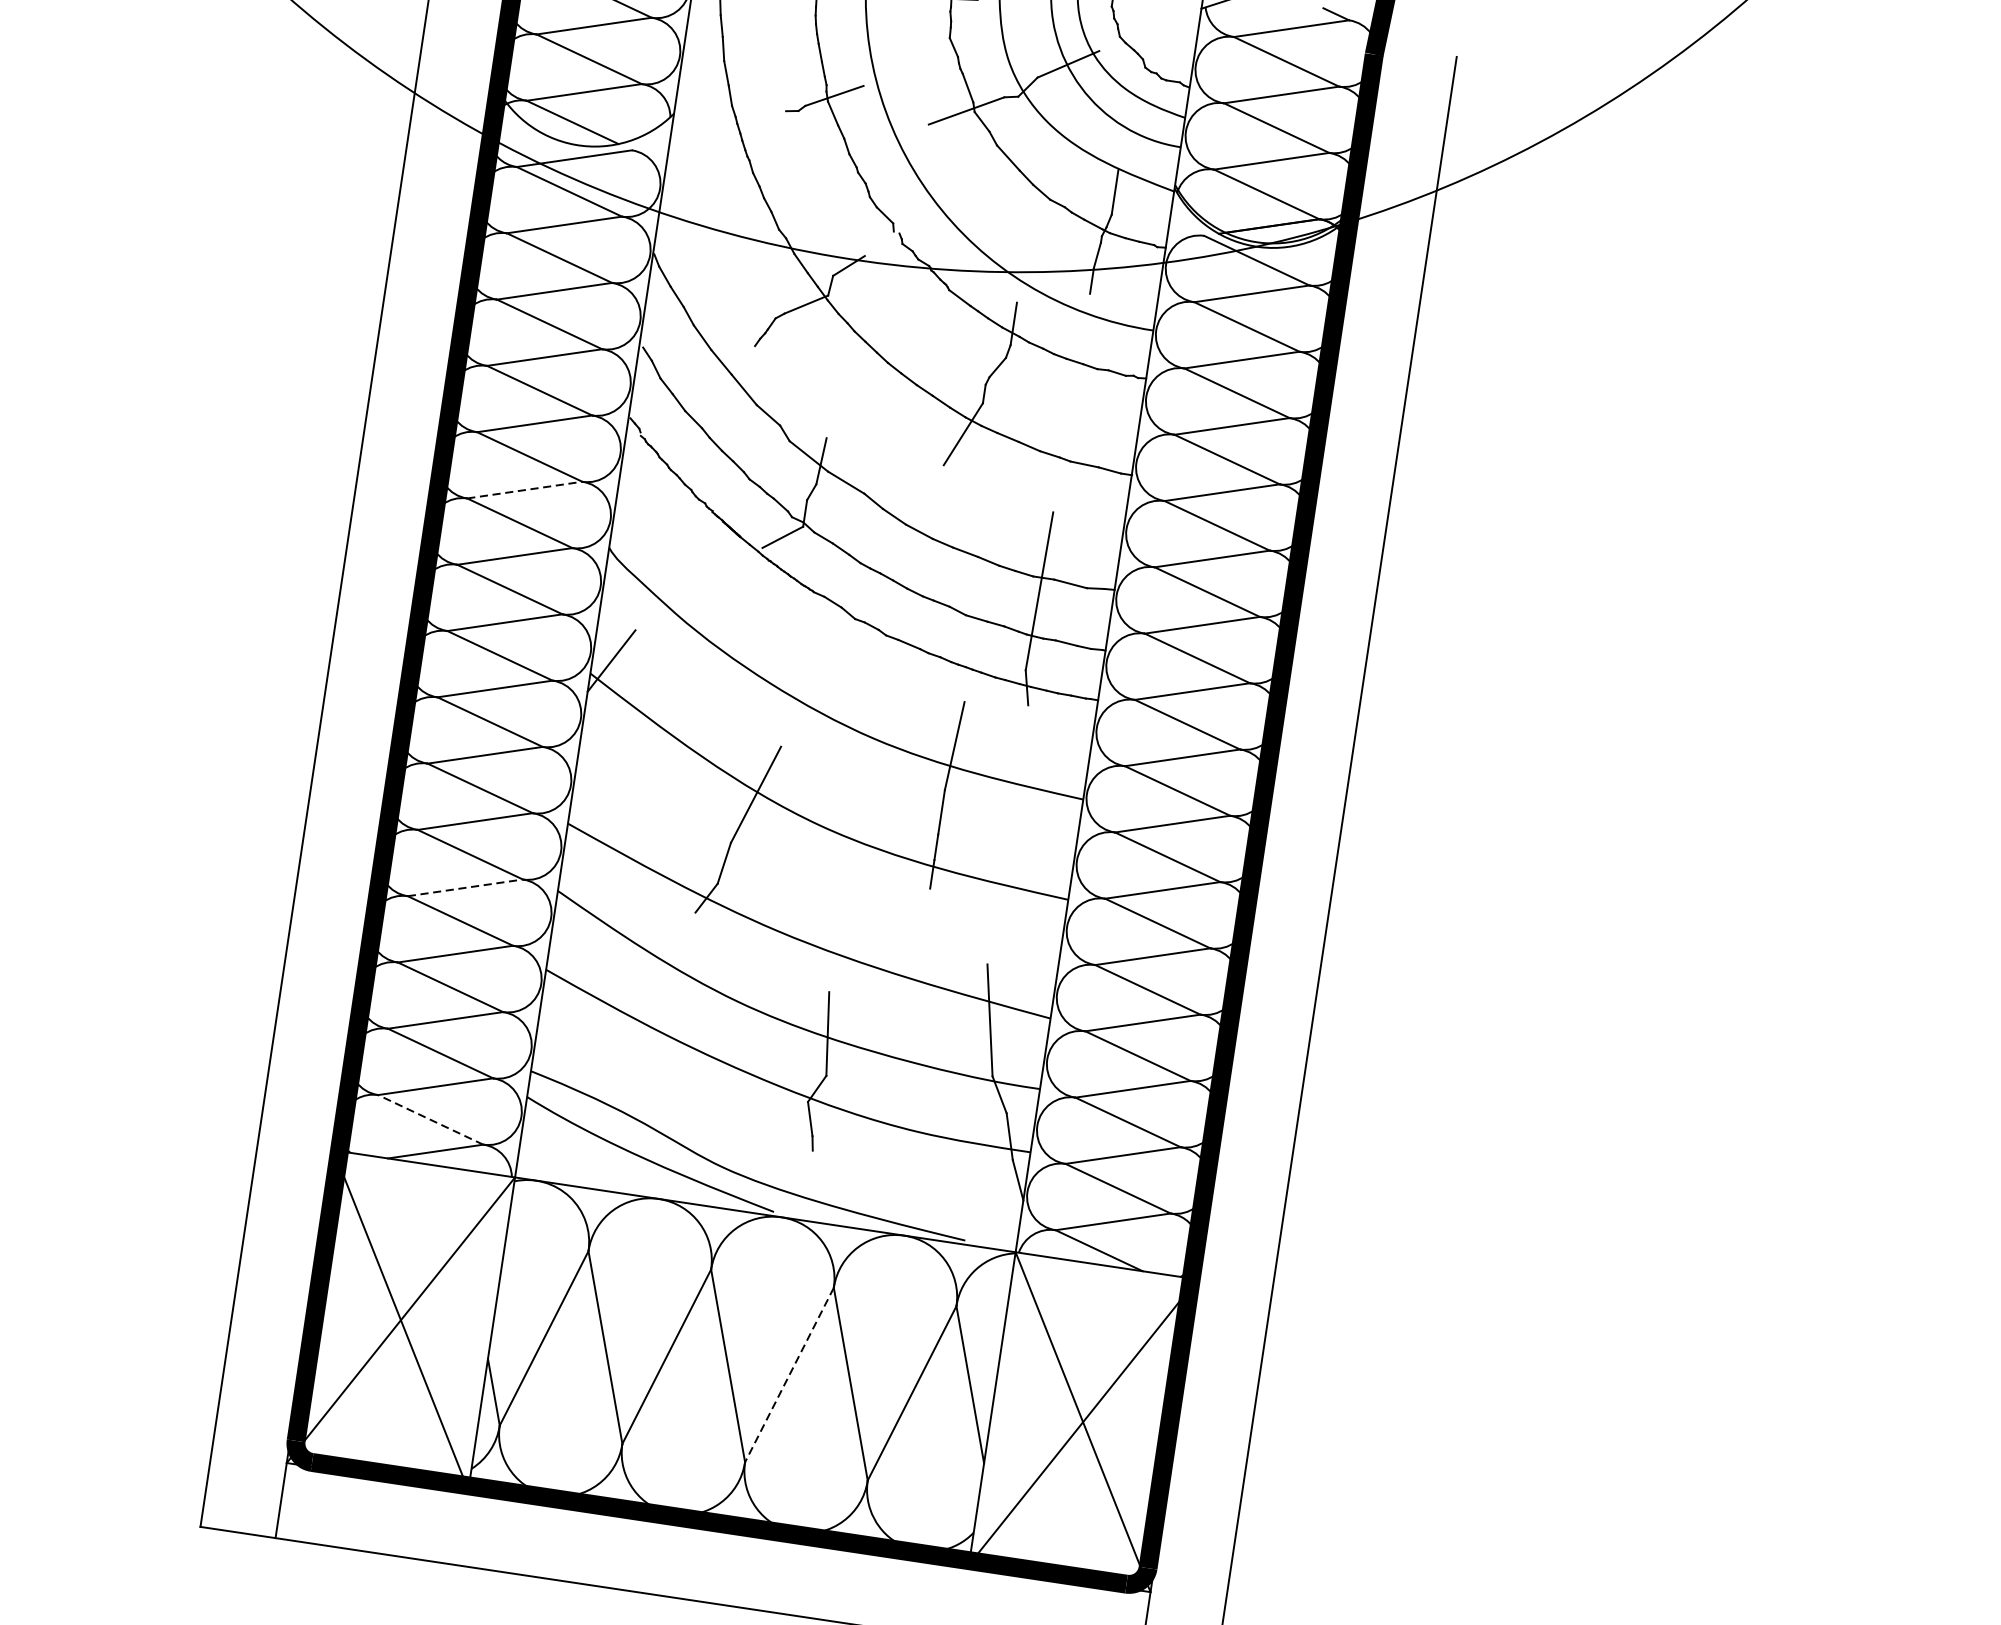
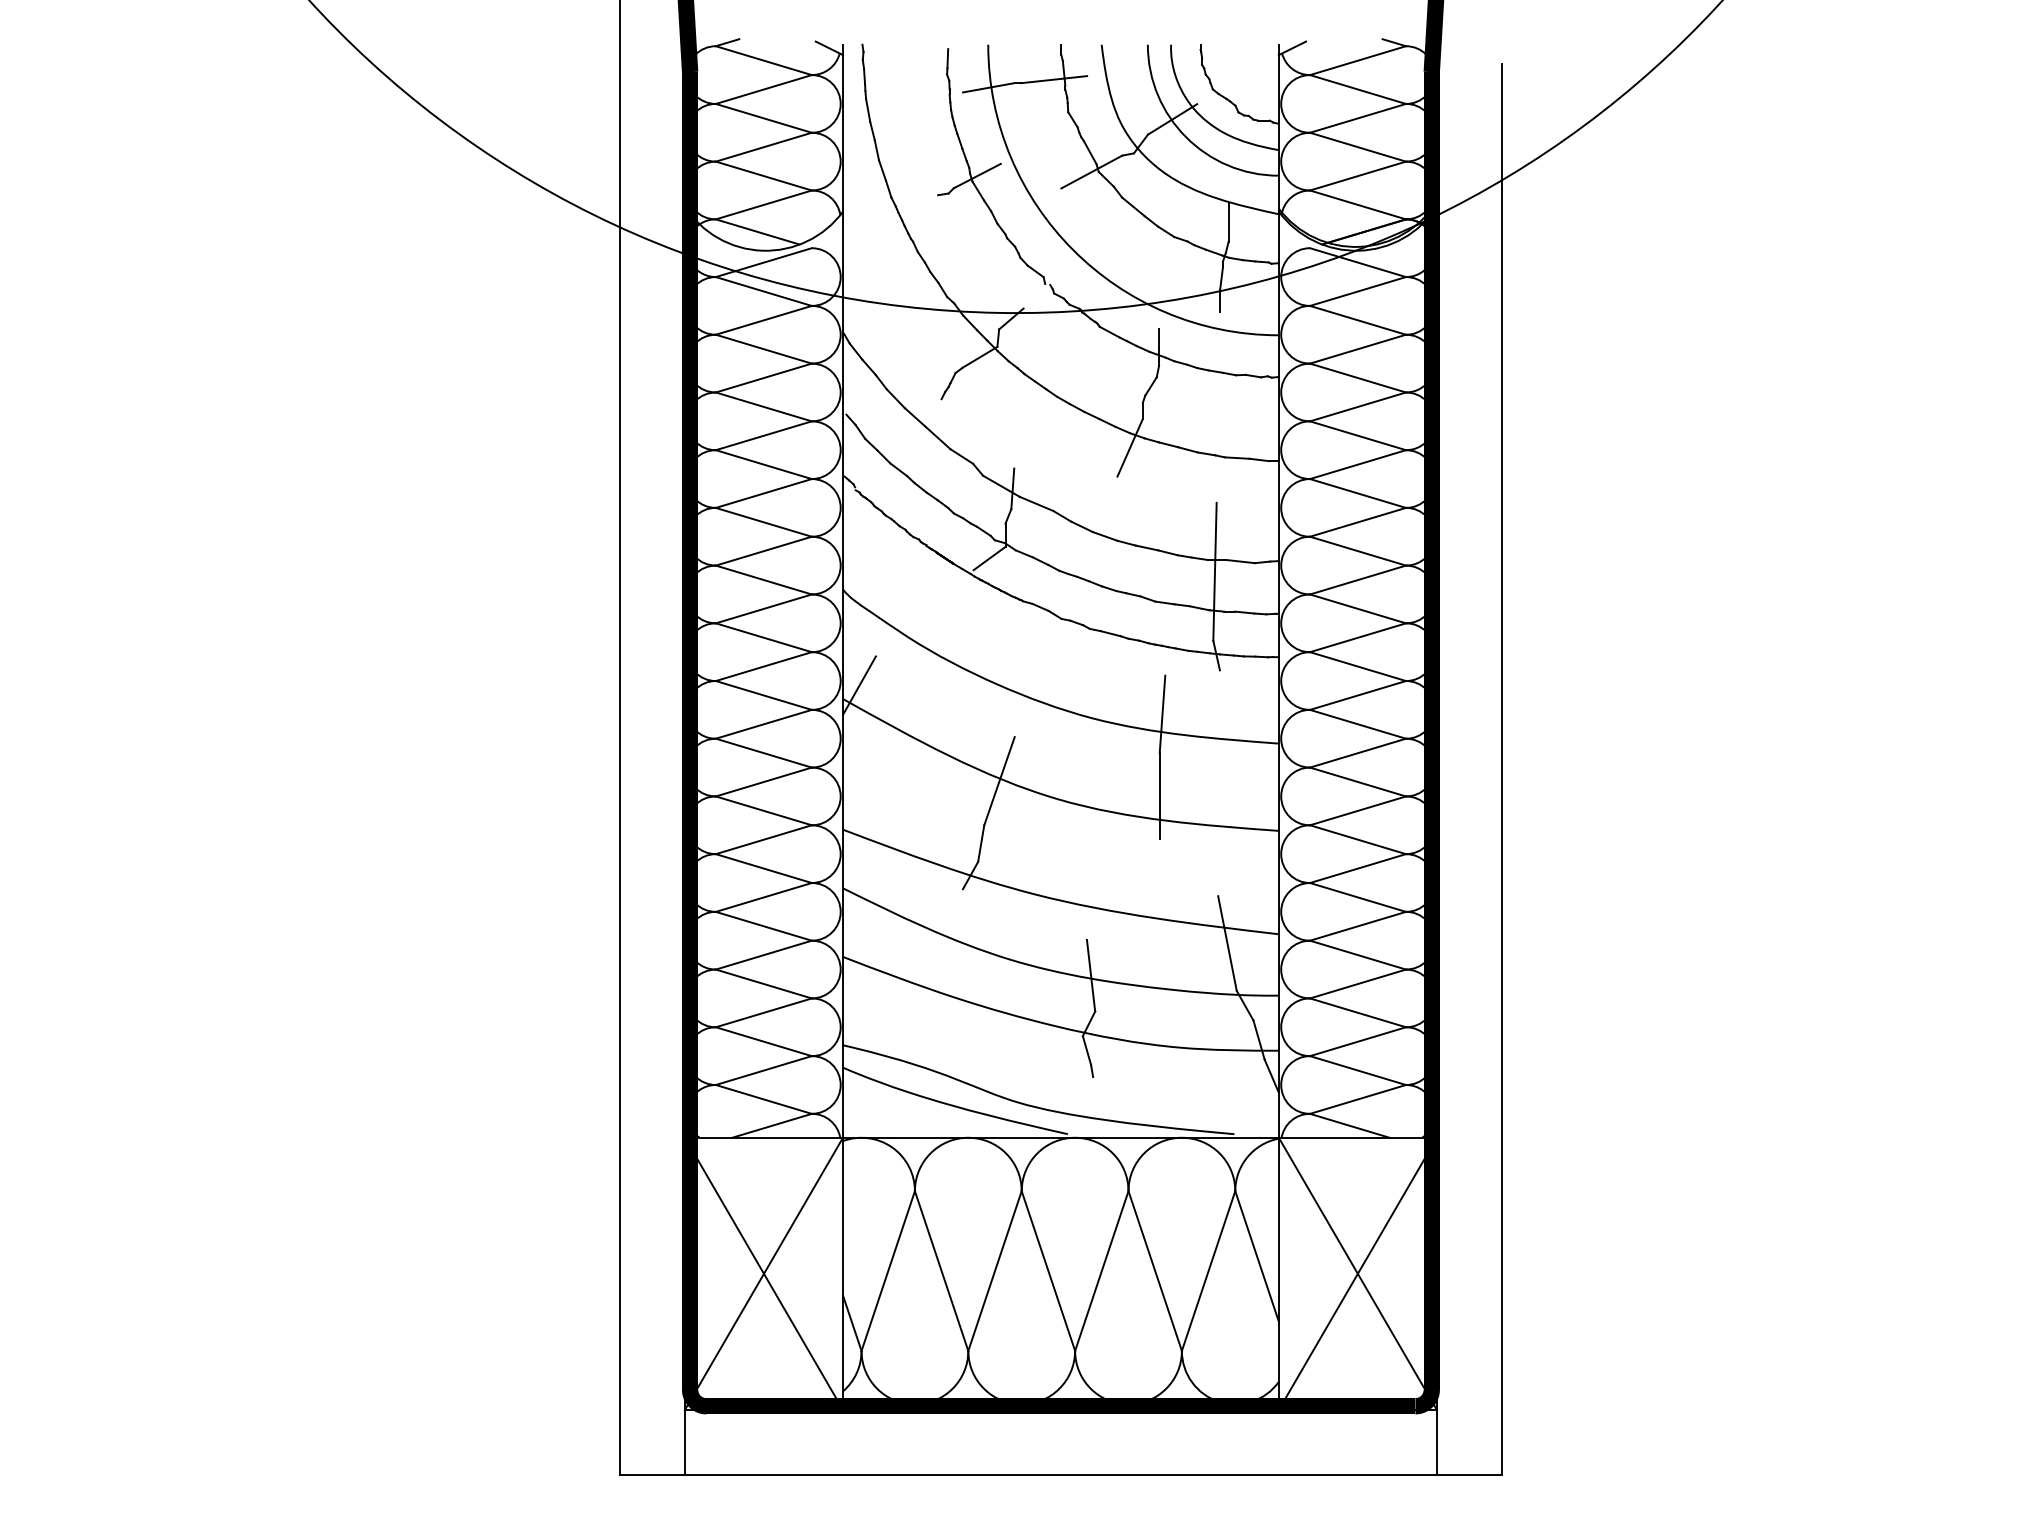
line: (525, 490) -> (764, 551), dashed -> solid
line: (466, 888) -> (764, 897), dashed -> solid
line: (430, 1119) -> (763, 1099), dashed -> solid
line: (789, 1375) -> (1101, 1271), dashed -> solid

